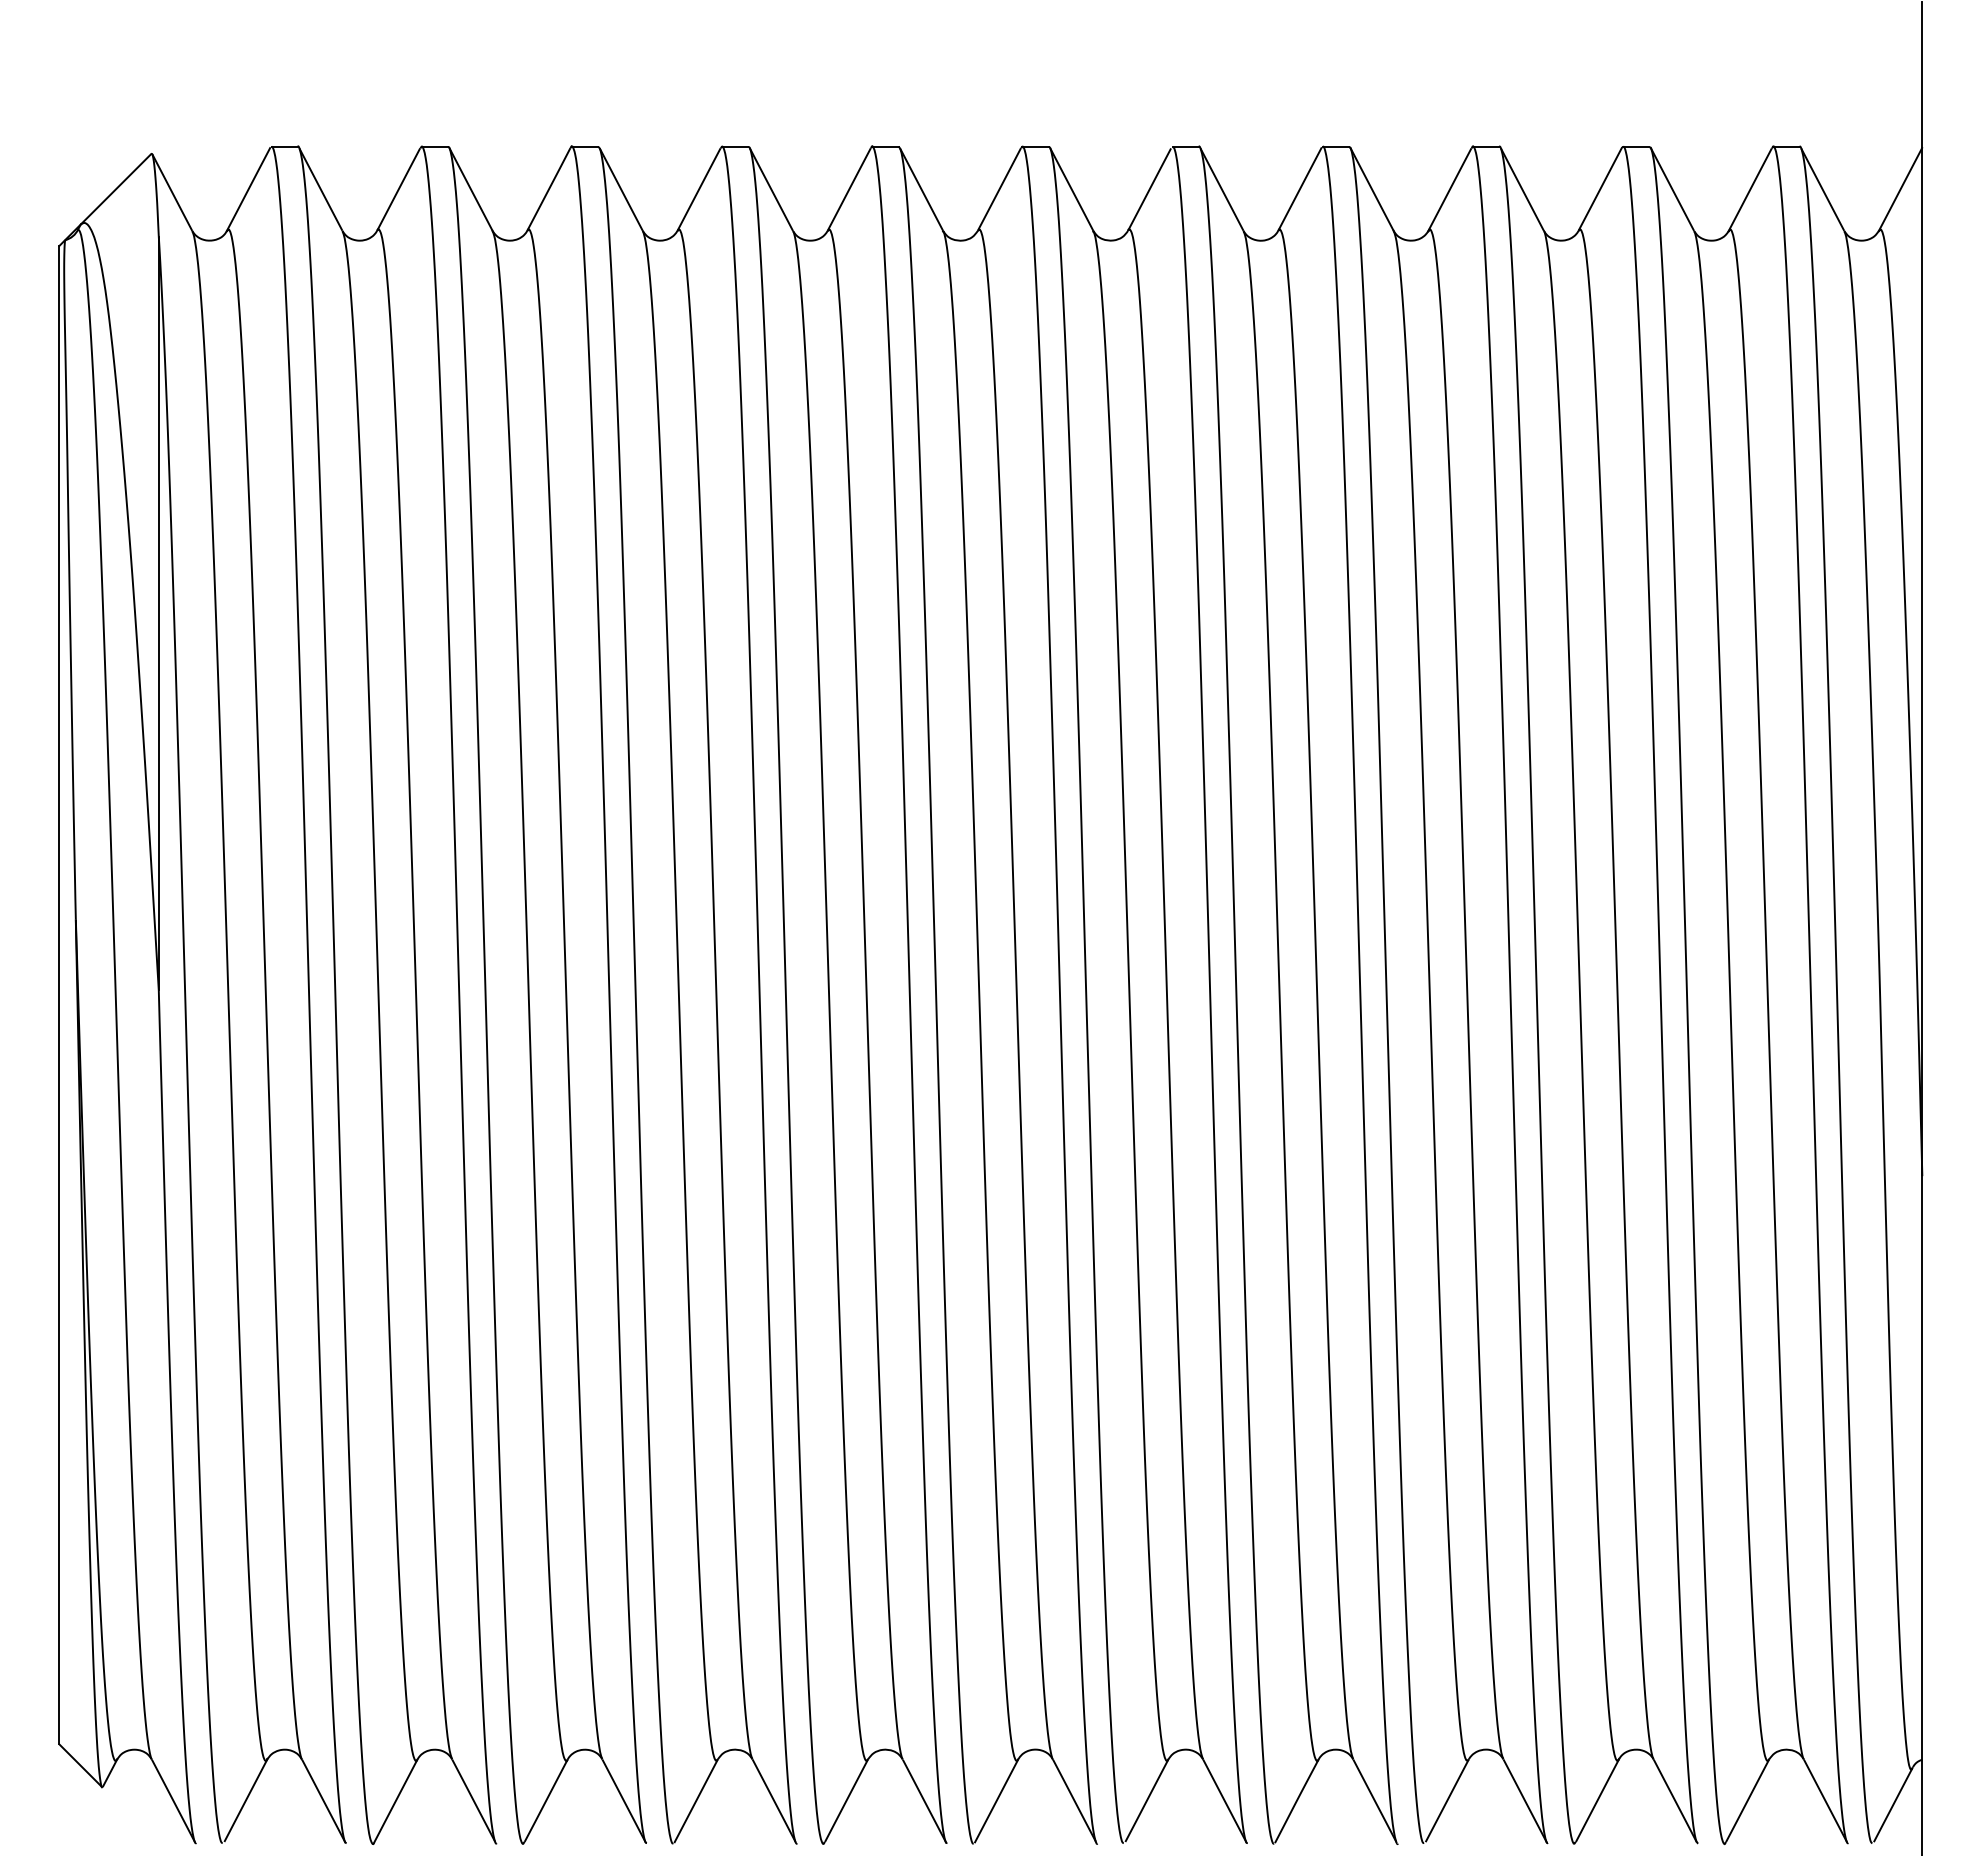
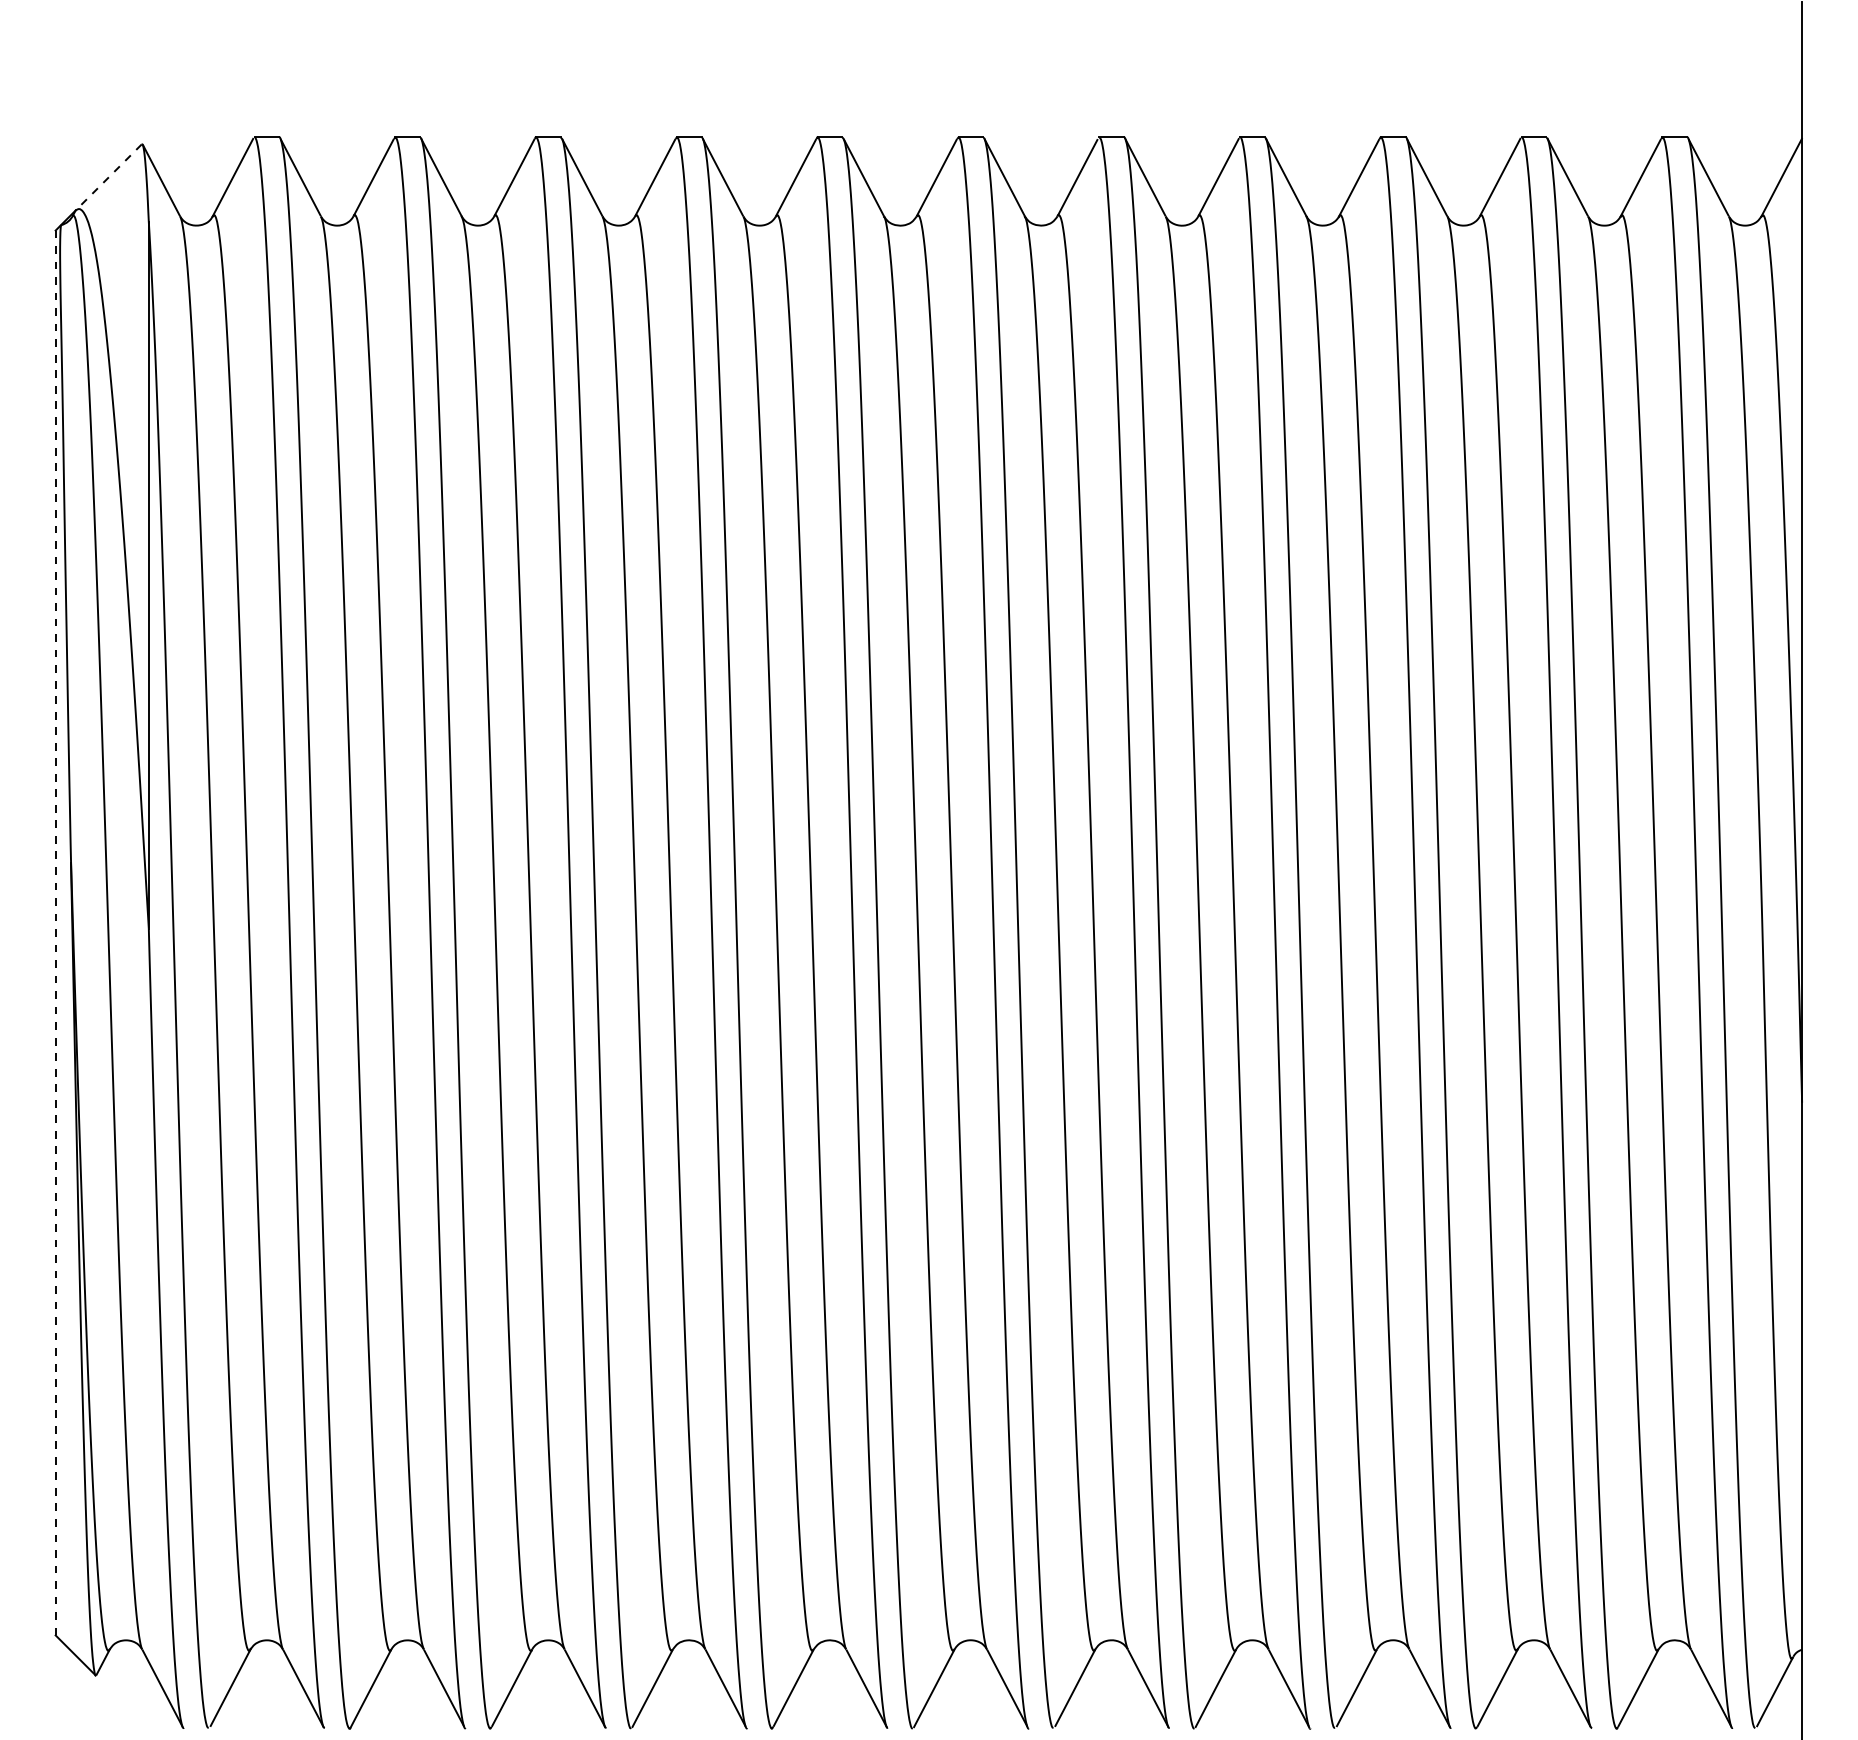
line: (116, 189) -> (109, 177), solid -> dashed
line: (59, 994) -> (55, 932), solid -> dashed

